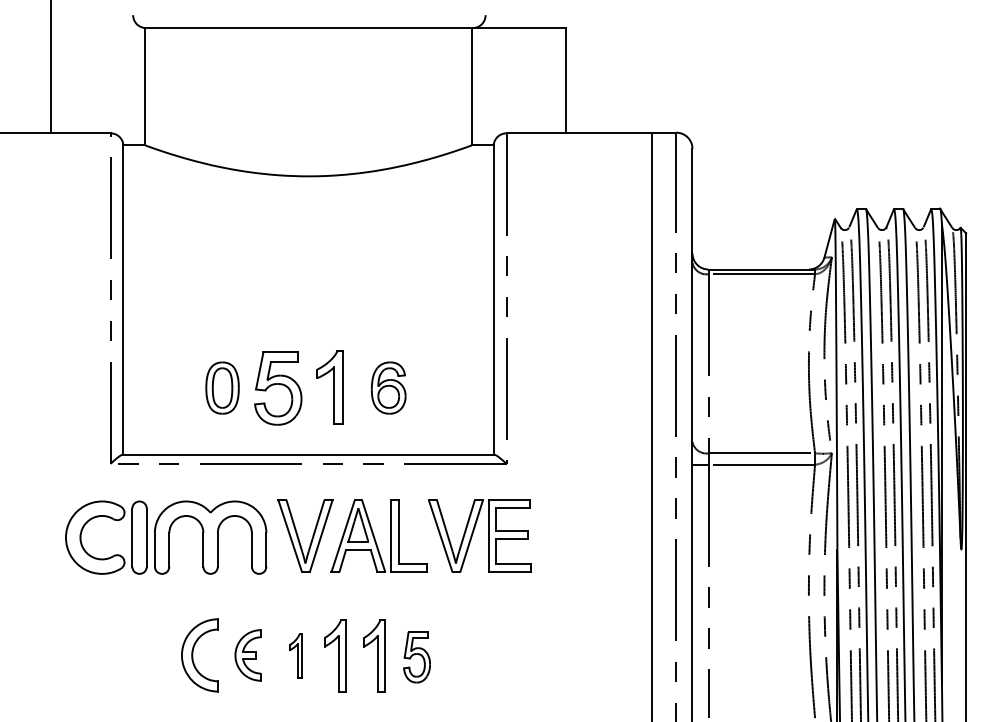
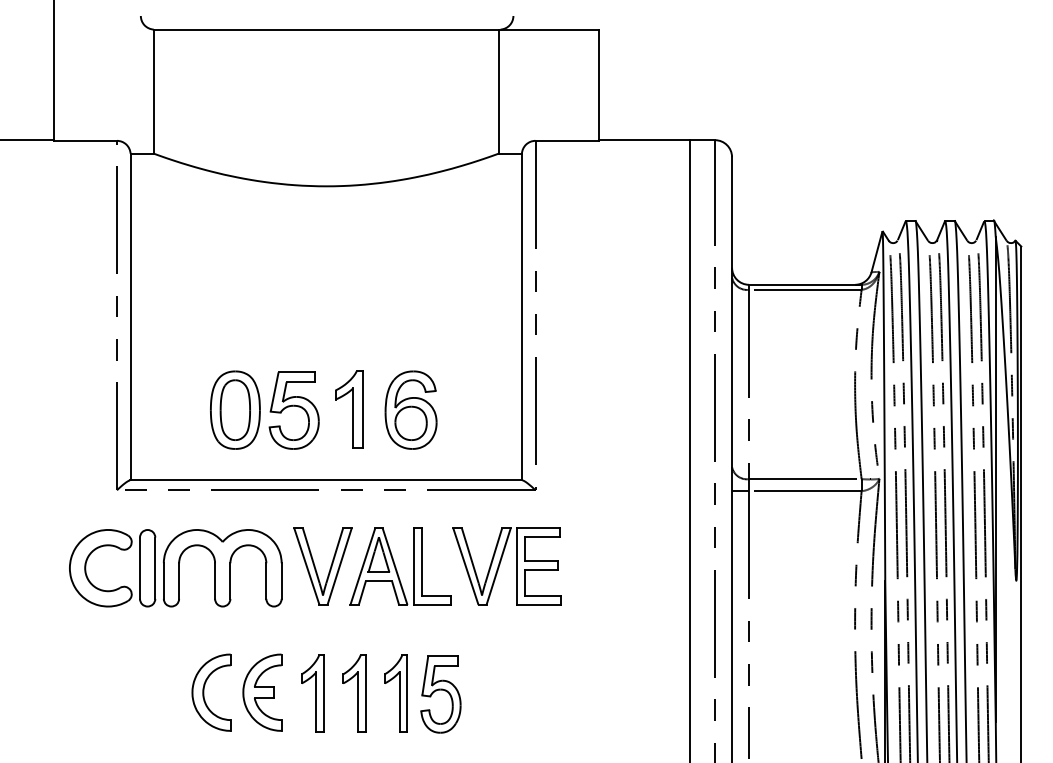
part: (222, 387) -> (235, 409), size x1.43
part: (388, 387) -> (410, 409), size x1.43
part: (247, 655) -> (261, 692), size x1.43
part: (295, 655) -> (312, 692), size x1.67
part: (416, 657) -> (440, 694), size x1.43

